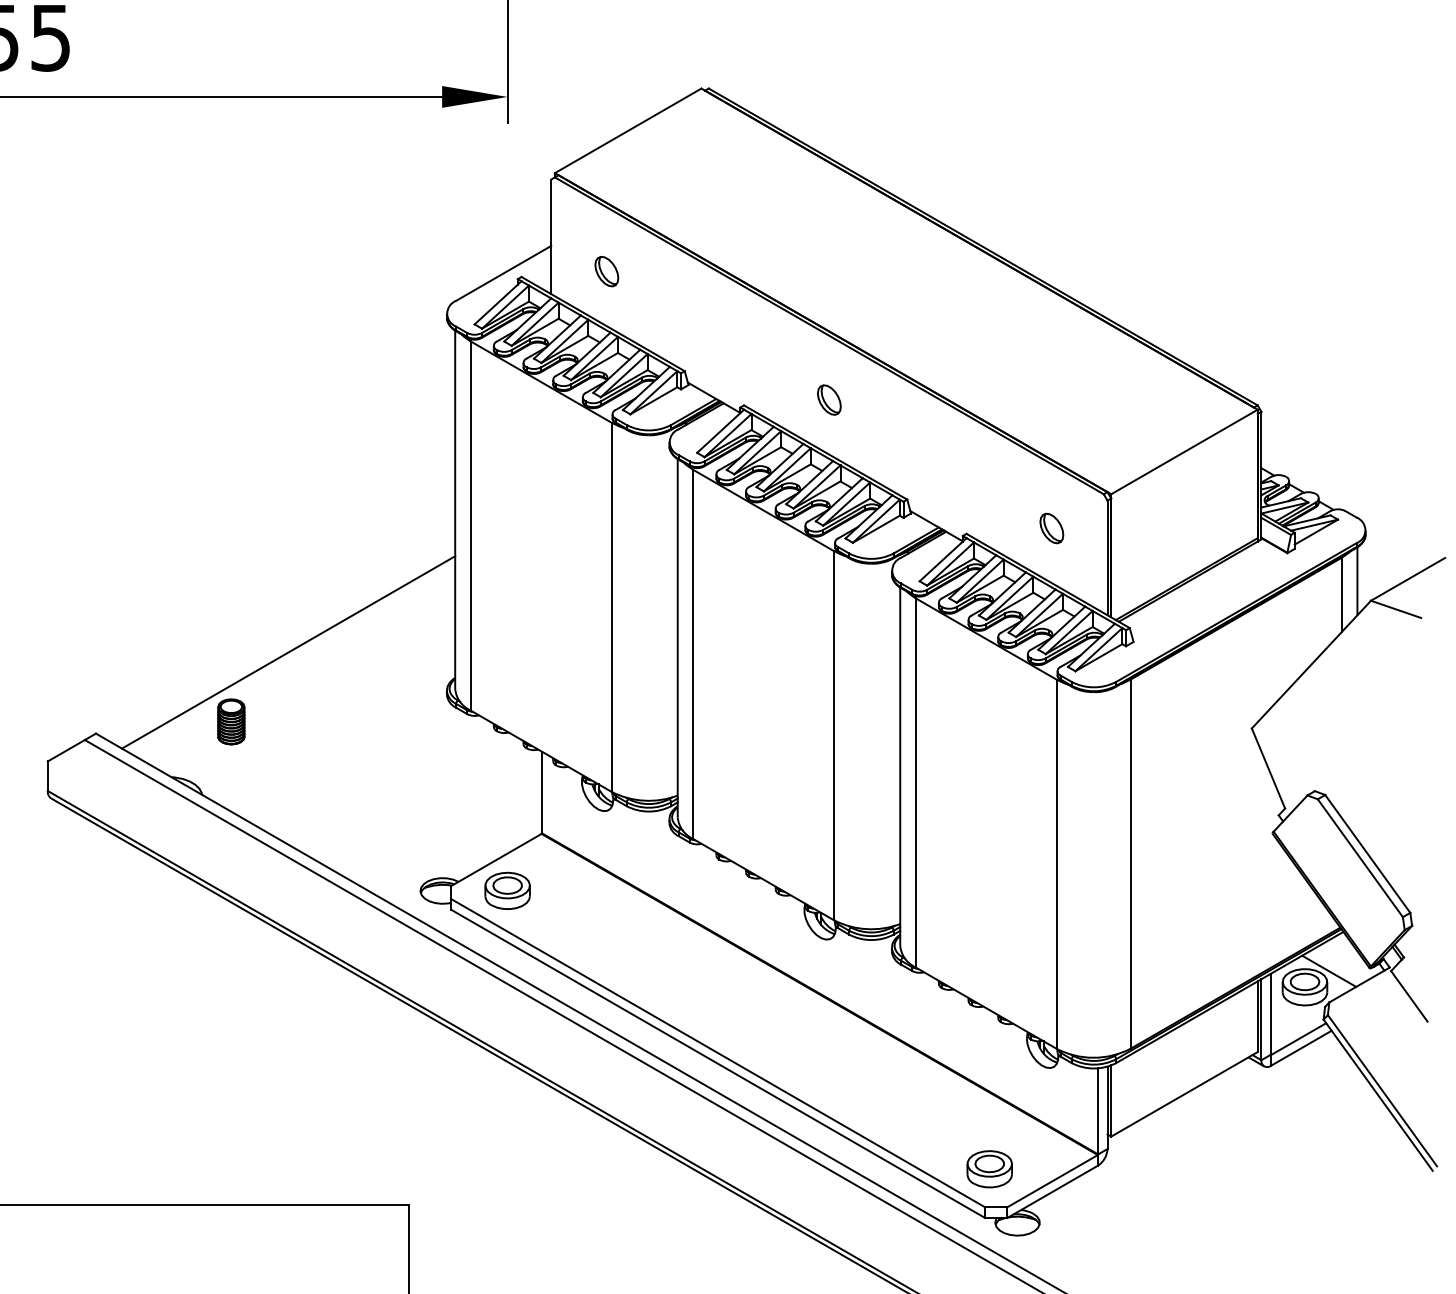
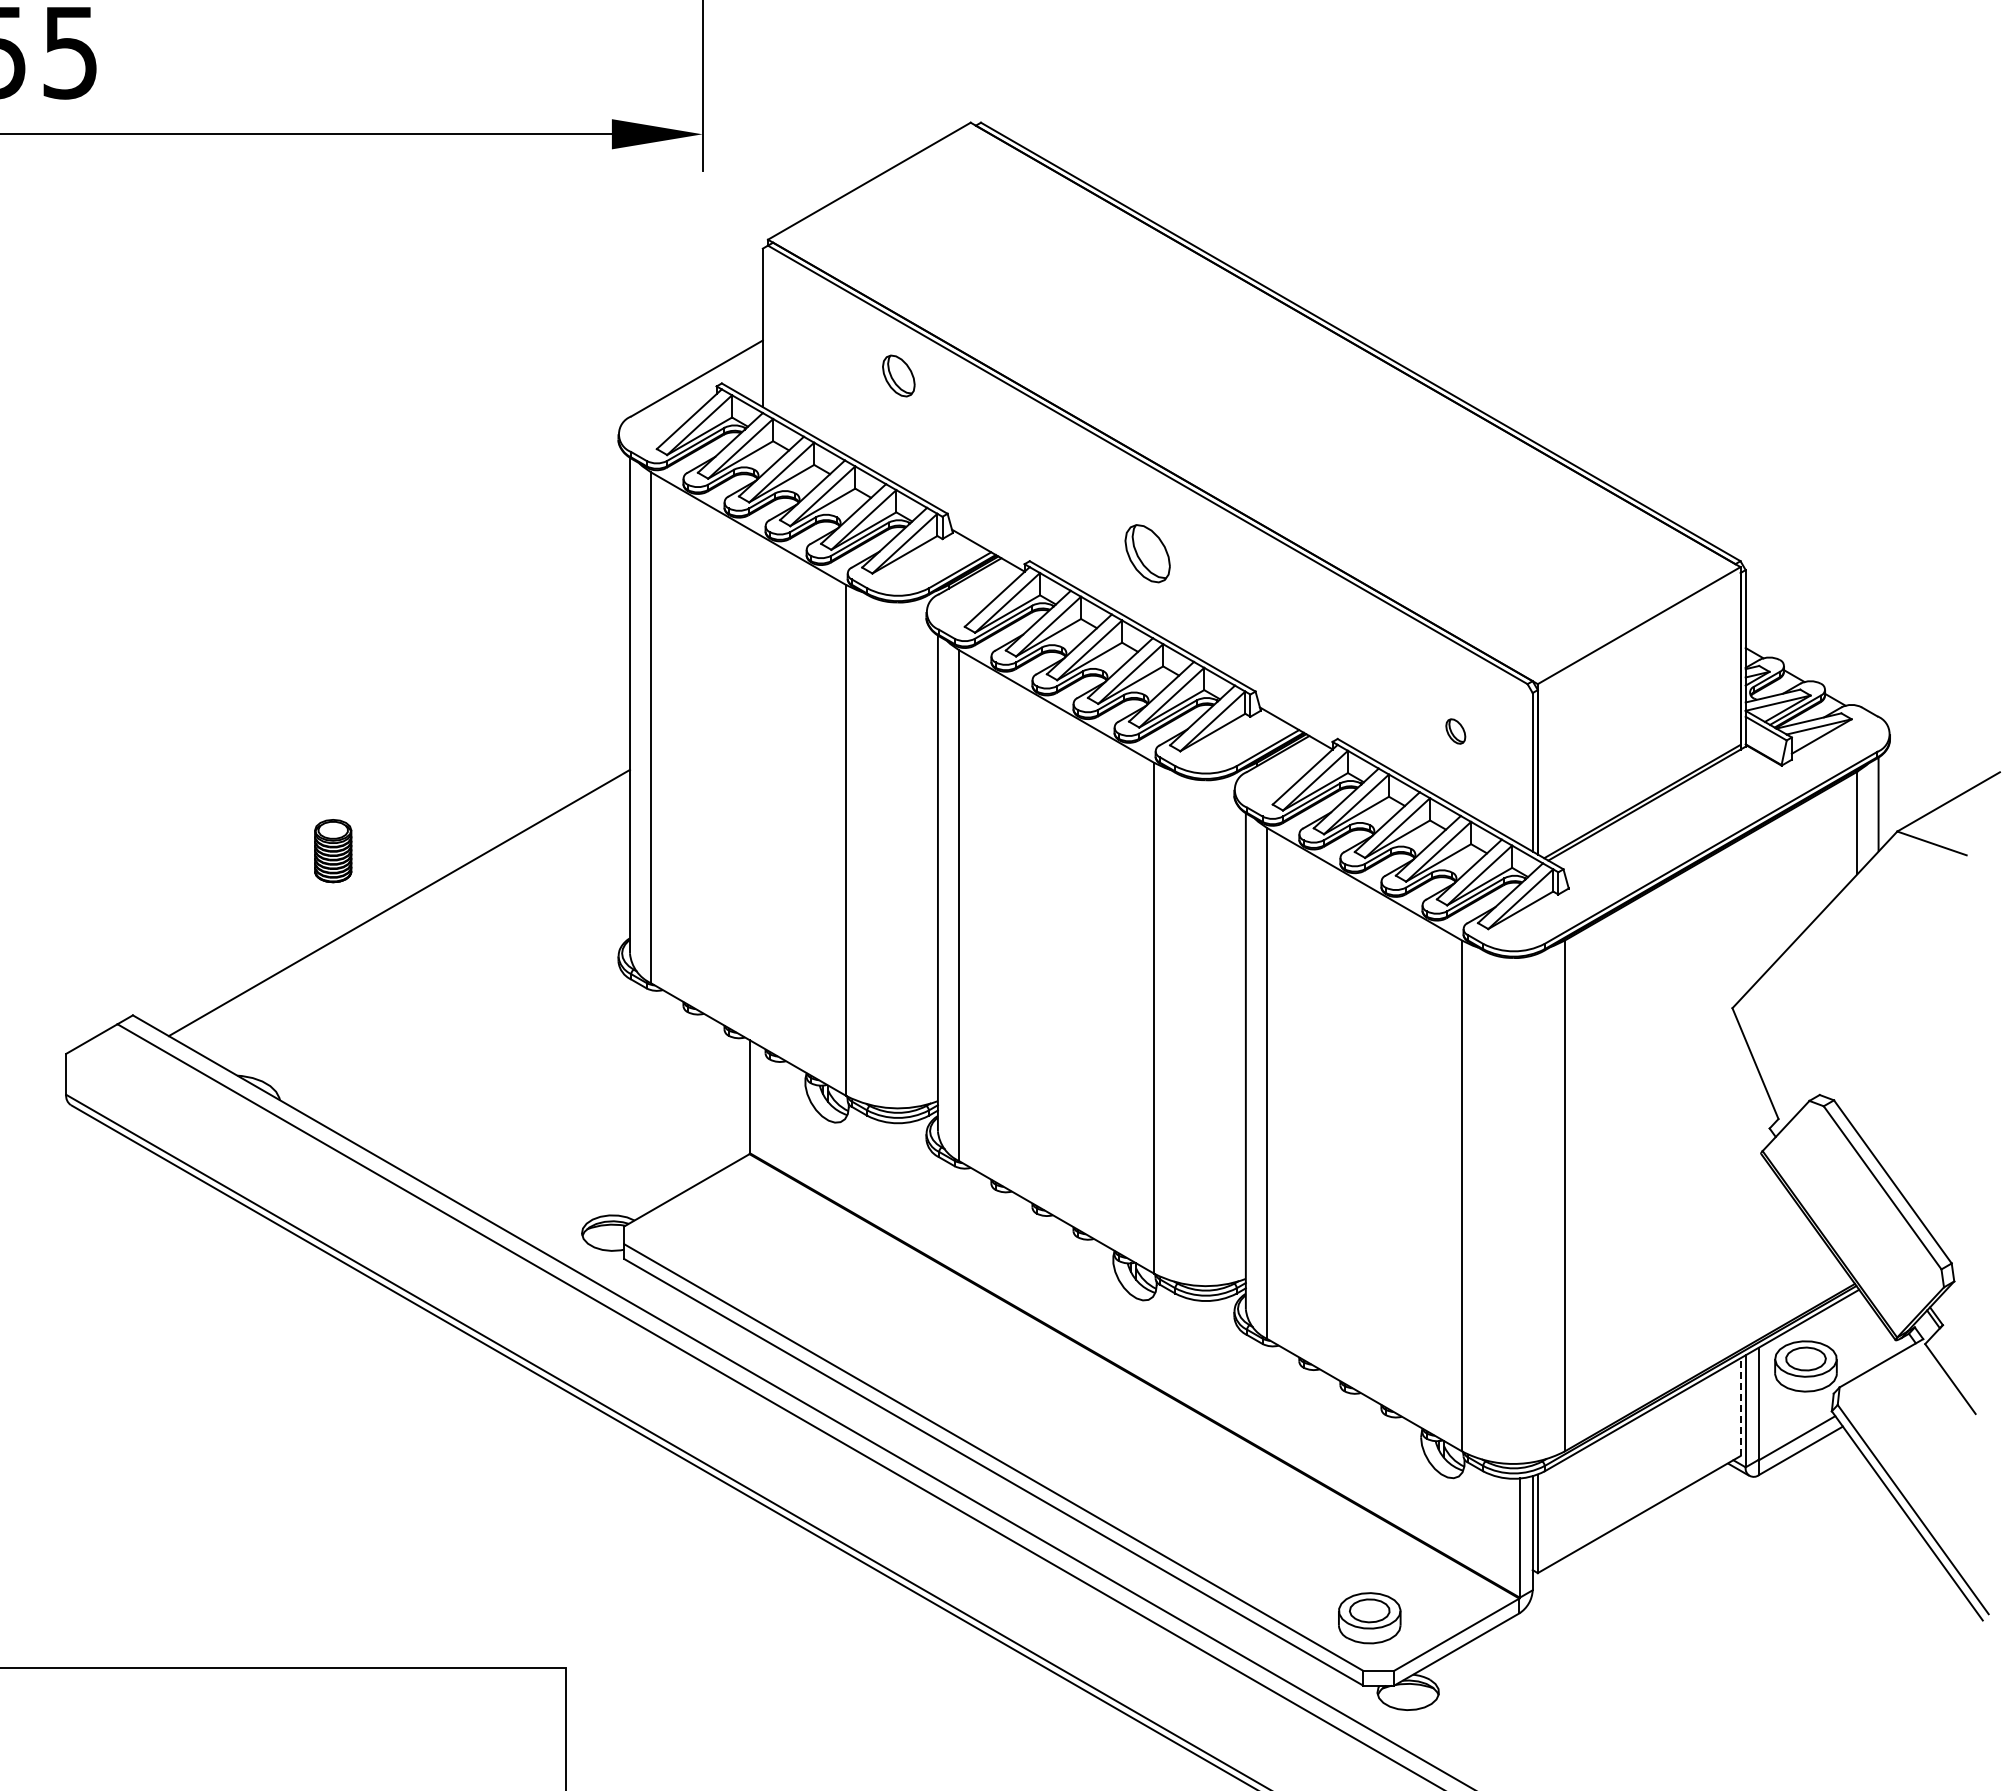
part: (606, 271) -> (898, 375), moved
part: (829, 399) -> (1147, 553), size x1.4
part: (1051, 528) -> (1455, 731), size x0.6
part: (231, 722) -> (333, 851), moved
part: (507, 891) -> (702, 1233), removed
line: (1329, 970) -> (1839, 1343), removed
line: (1257, 1016) -> (1740, 1407), solid -> dashed

